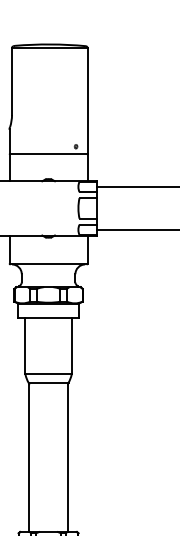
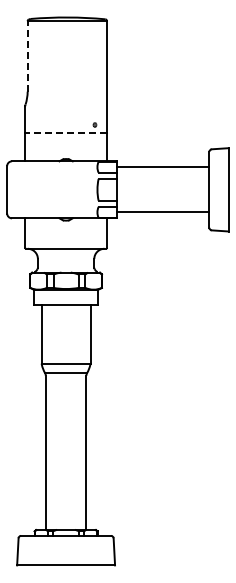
line: (11, 80) -> (27, 55), solid -> dashed
line: (48, 153) -> (65, 132), solid -> dashed

